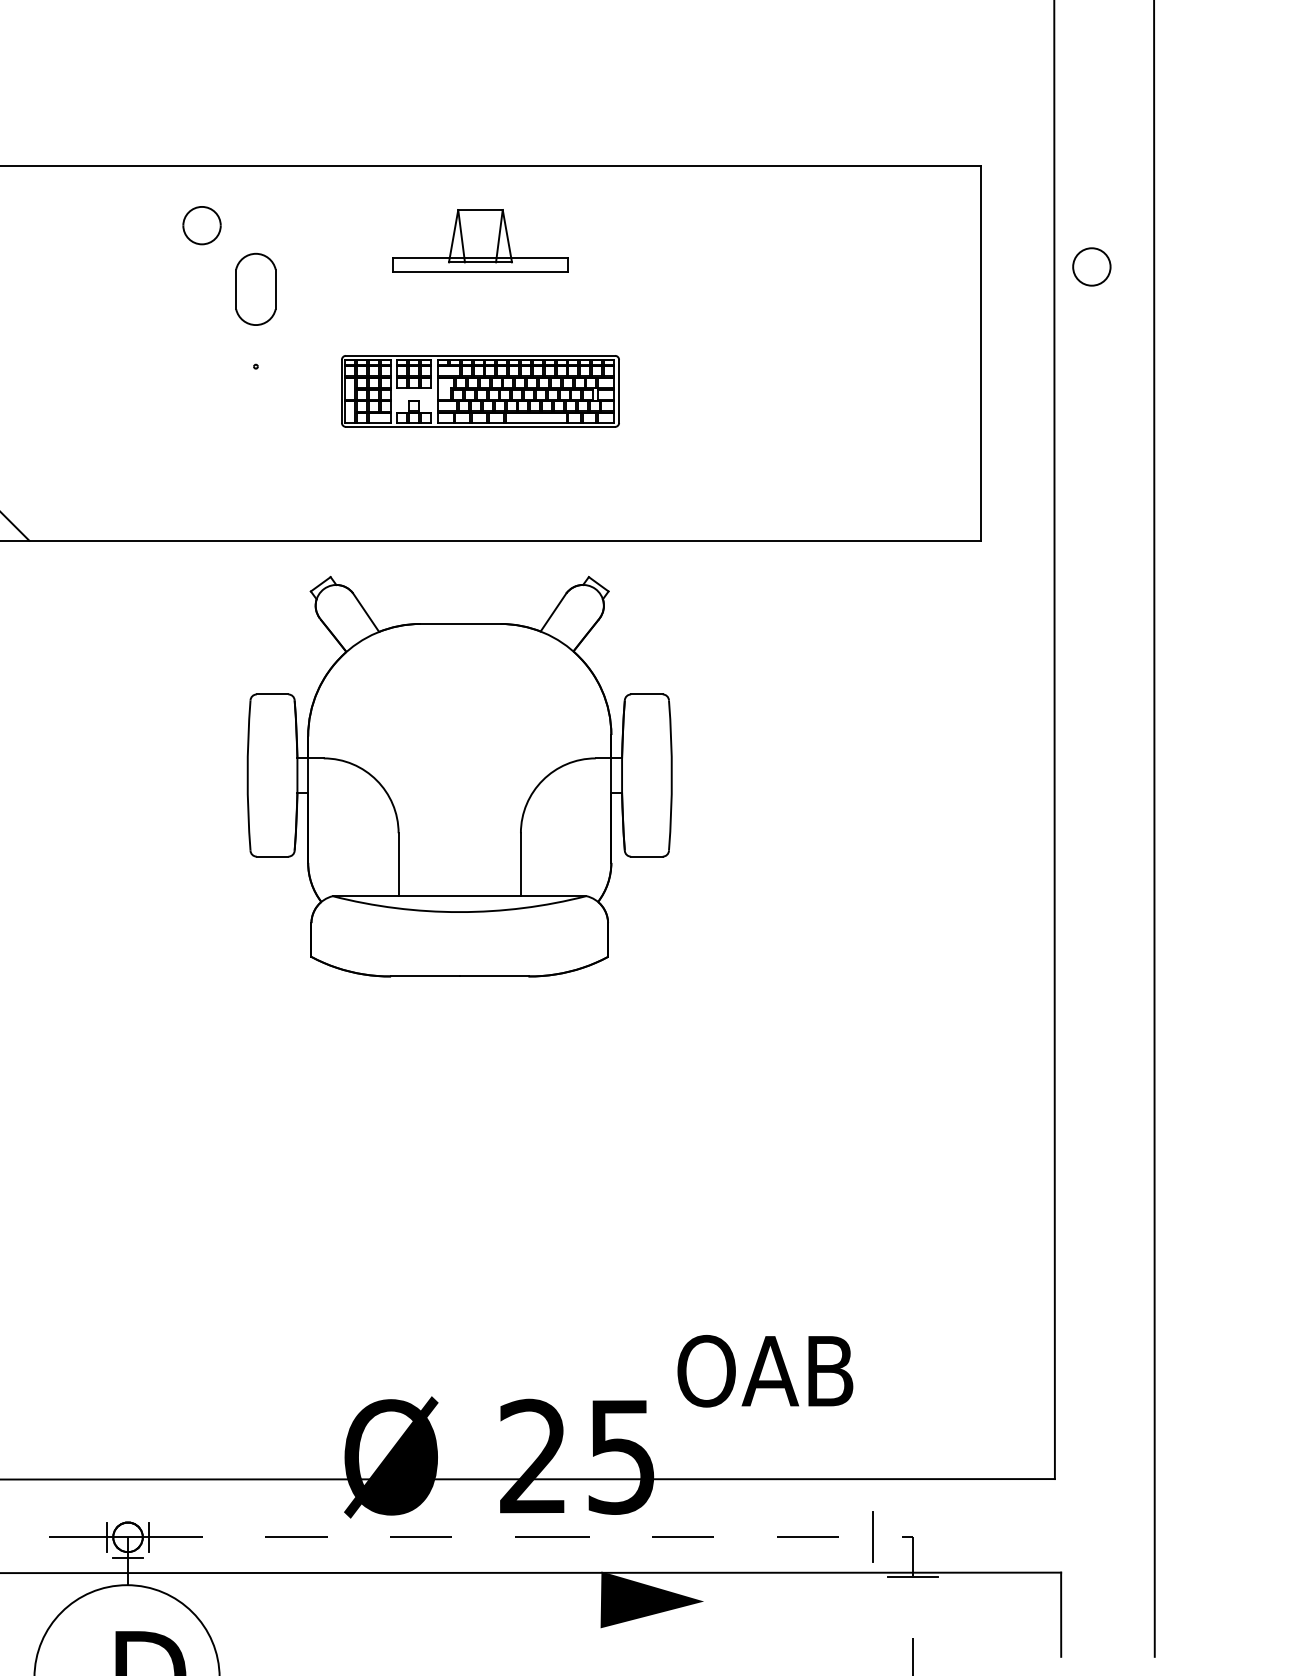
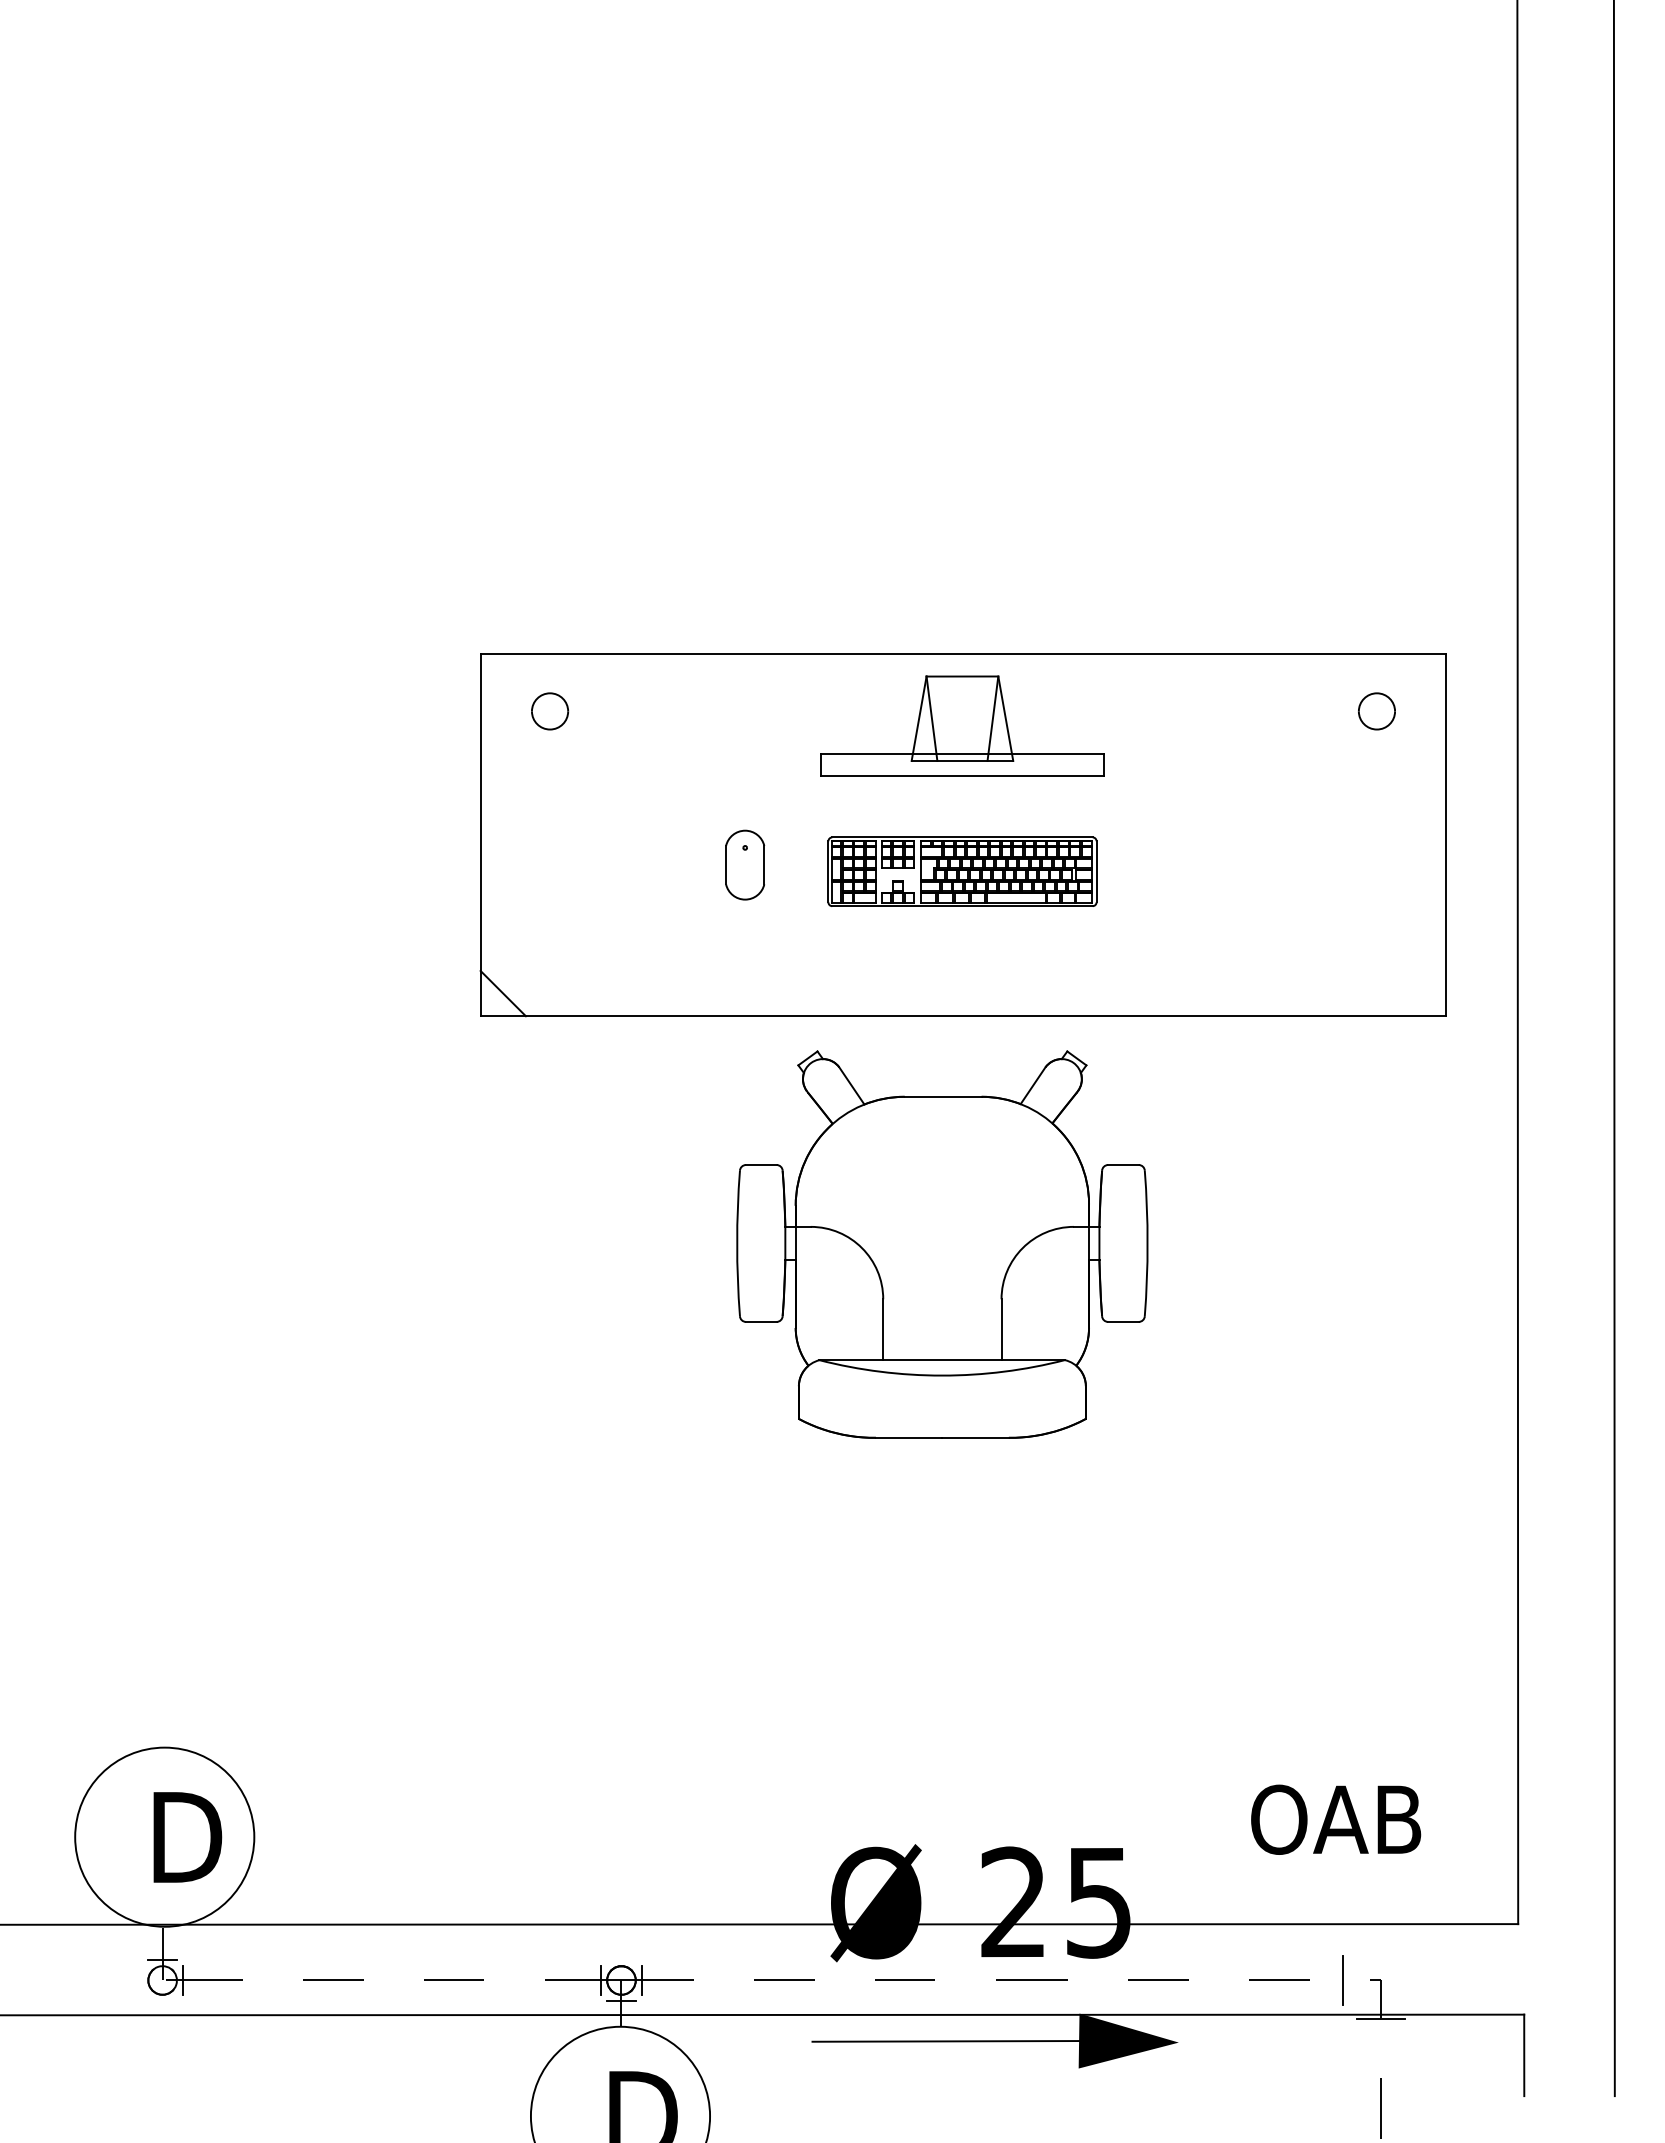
part: (202, 225) -> (550, 711), moved
part: (480, 240) -> (962, 725), size x1.67
part: (1091, 267) -> (1376, 711), moved
part: (256, 288) -> (745, 864), moved
text: (765, 1370) -> (1336, 1819), moved
line: (462, 1600) -> (945, 2041), added

